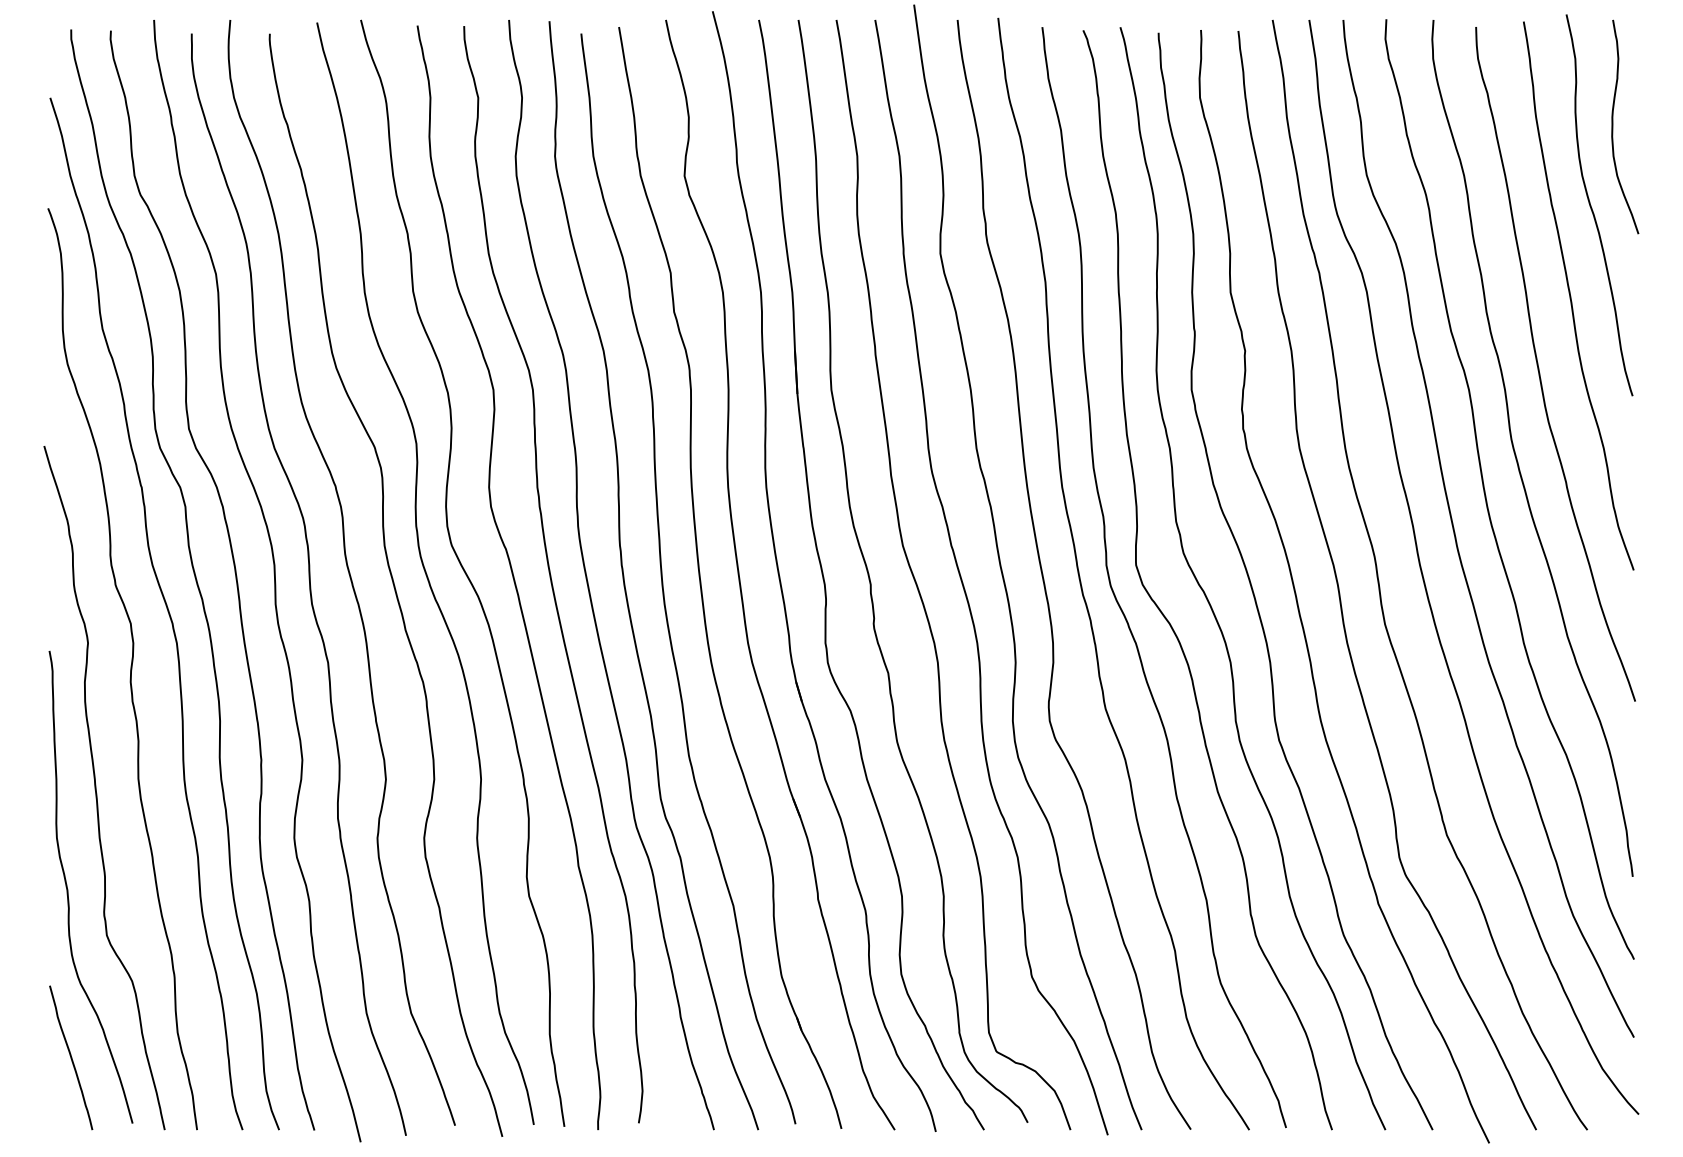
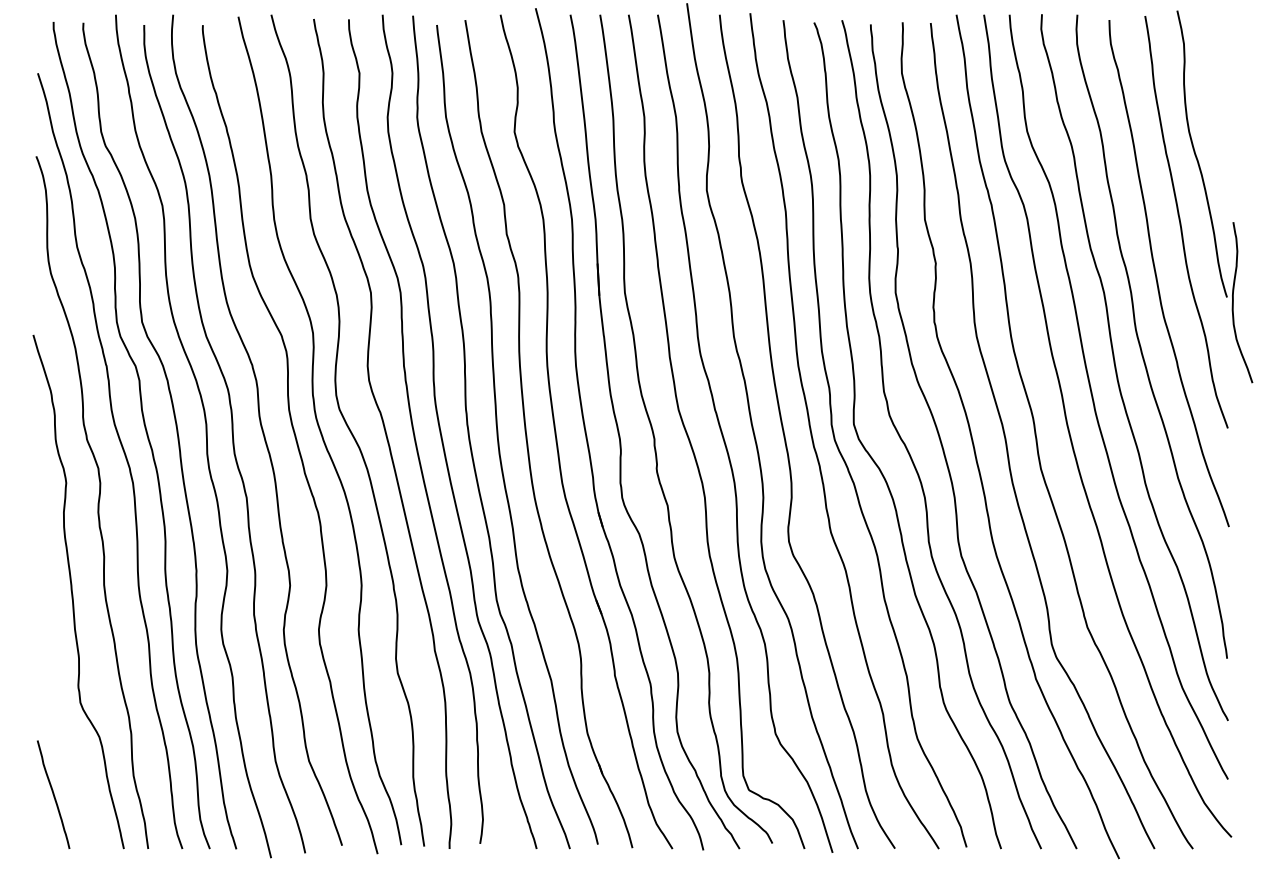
curve: (1613, 126) -> (1233, 302), moved
curve: (68, 889) -> (51, 668), removed

